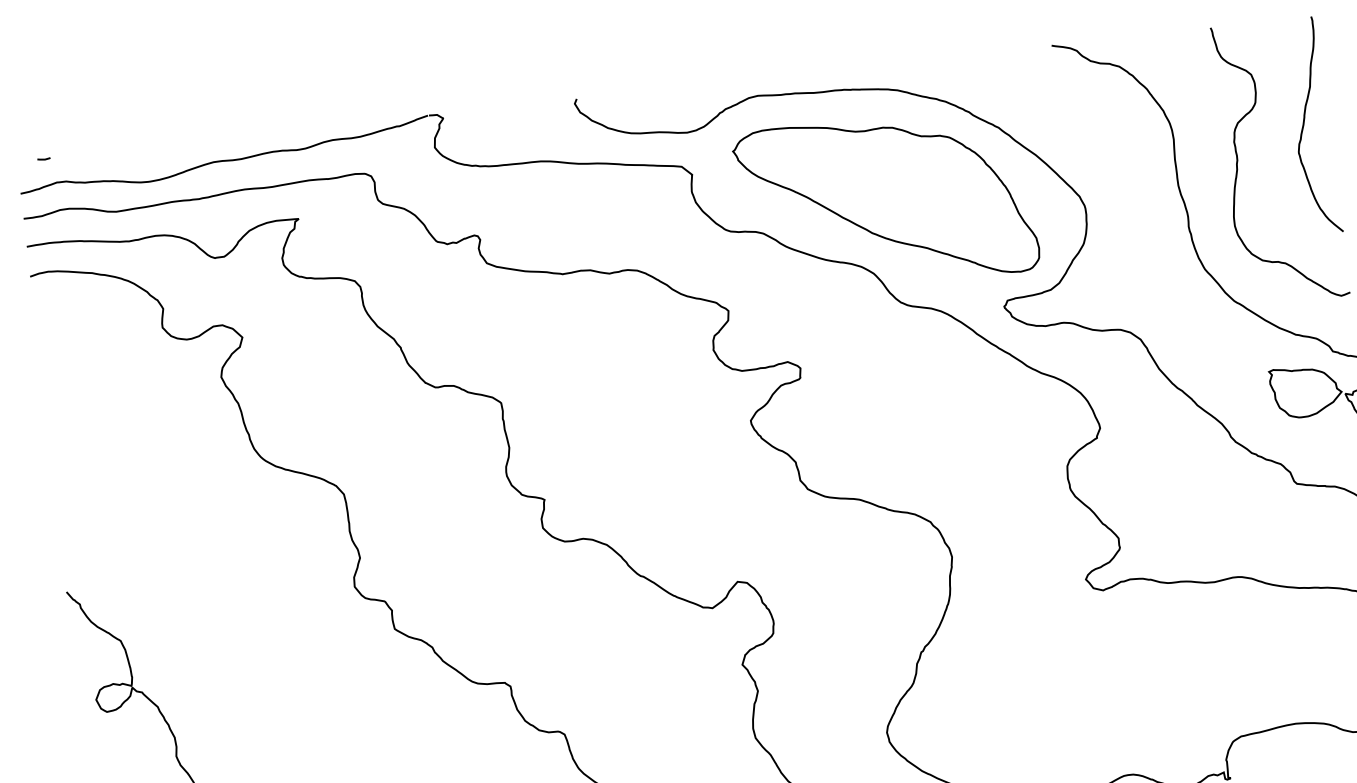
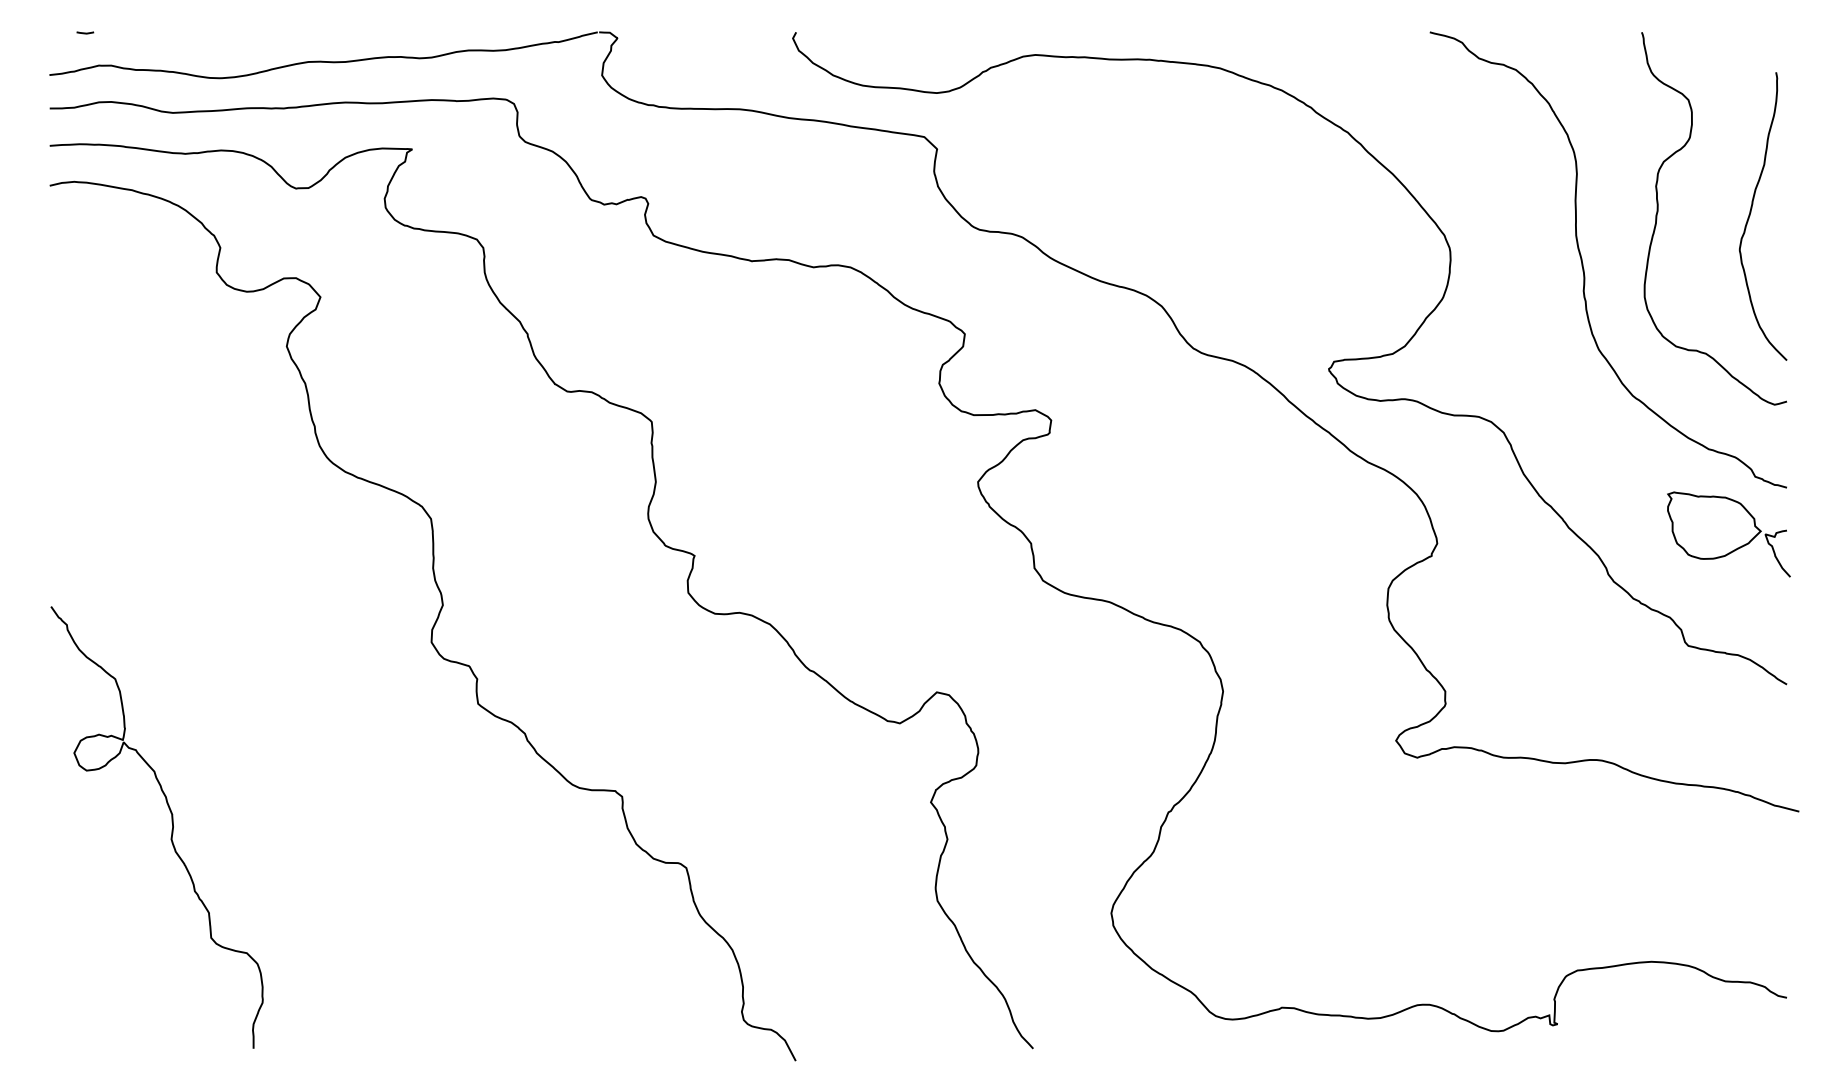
curve: (1304, 123) -> (1751, 212), moved
part: (885, 201) -> (1188, 213), removed

